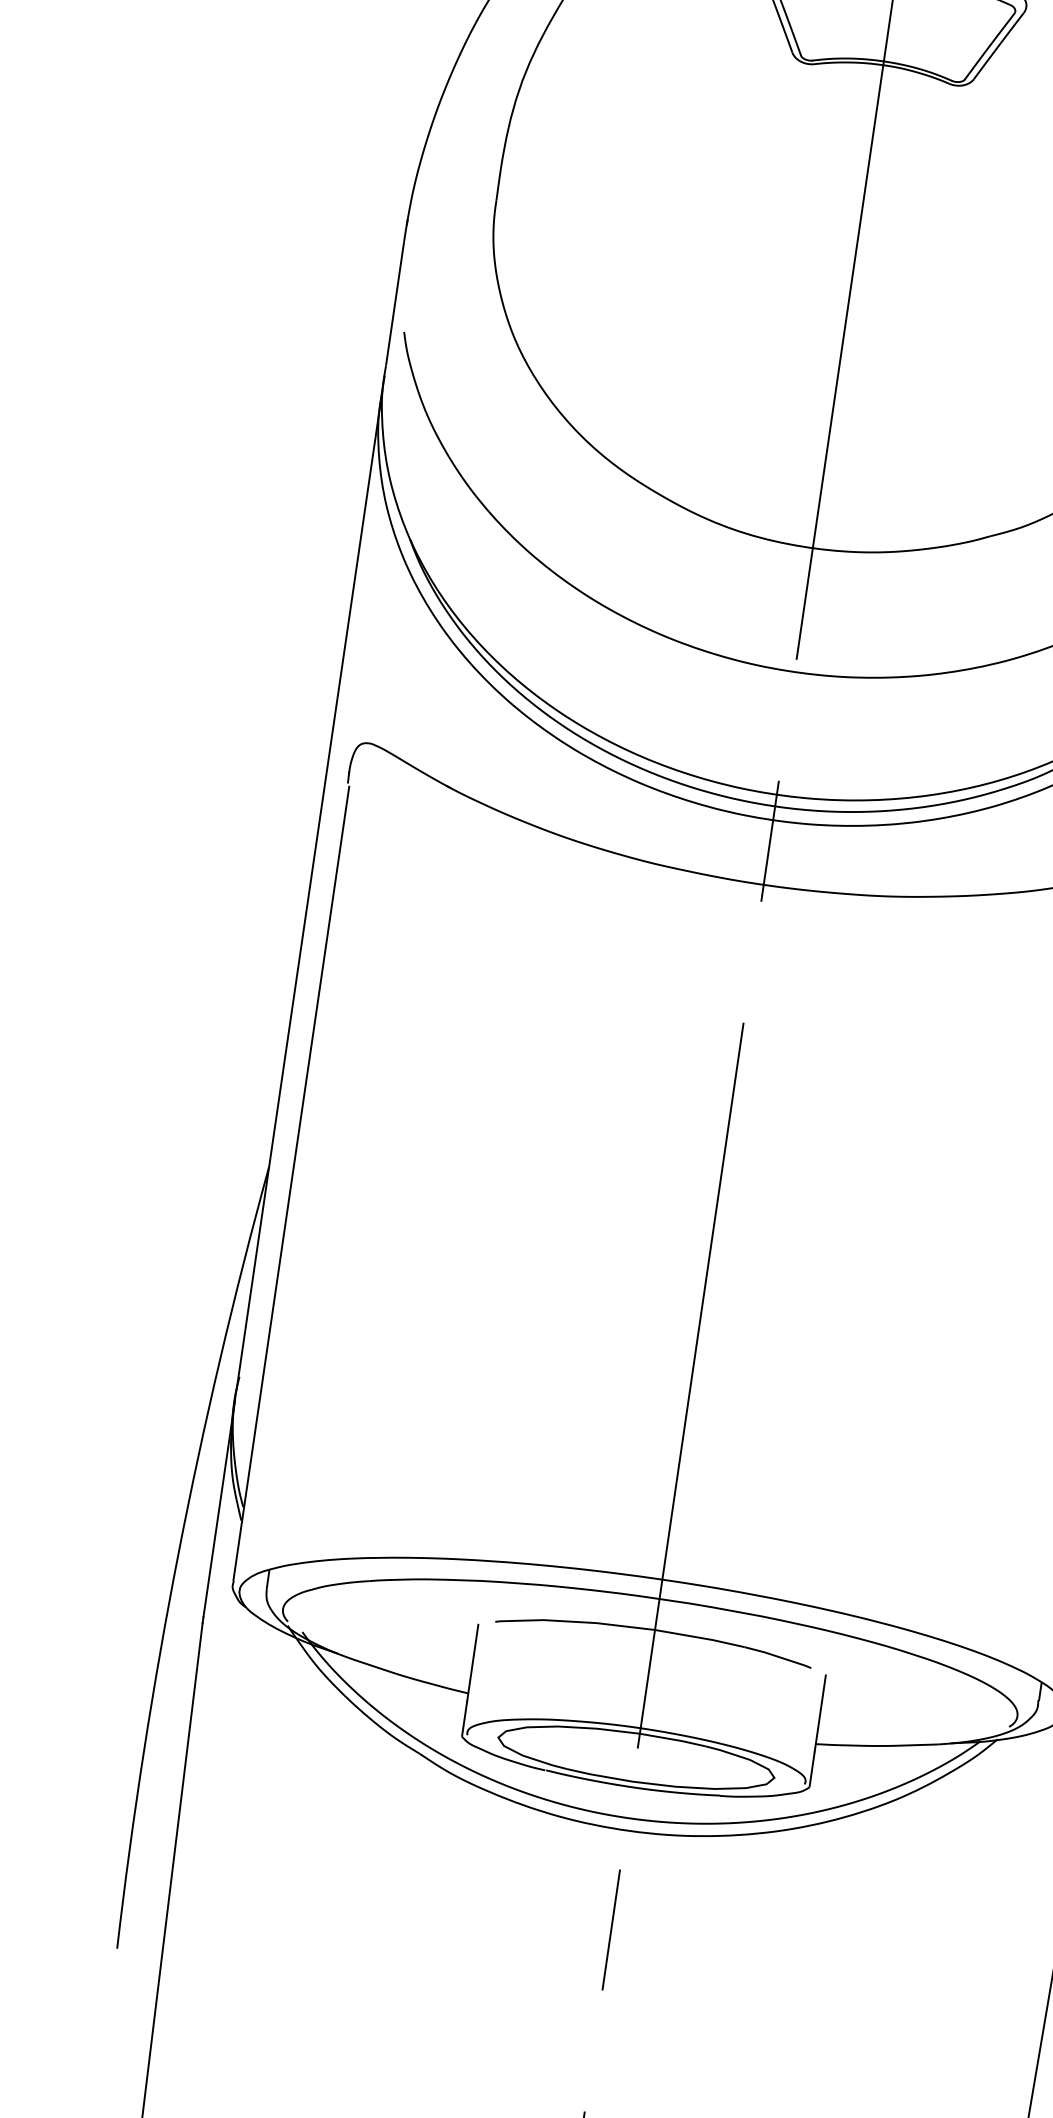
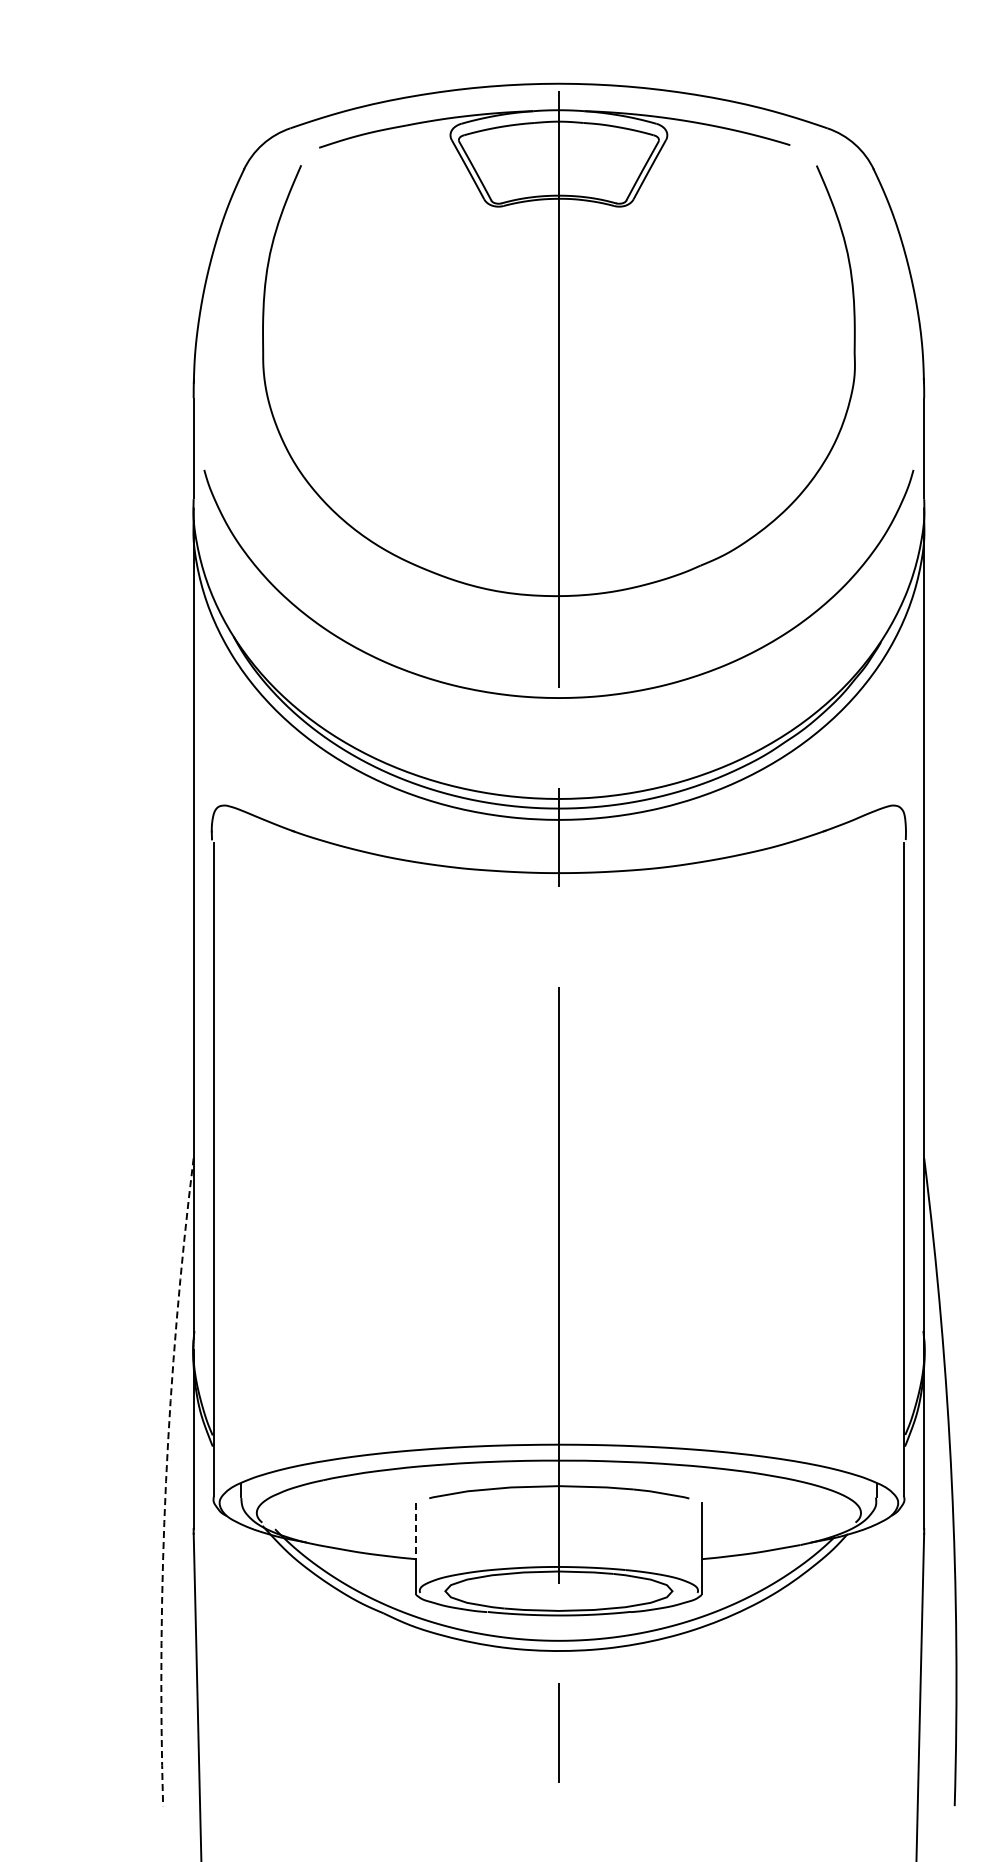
arc: (178, 1554) -> (166, 1481), solid -> dashed
line: (472, 1662) -> (415, 1533), solid -> dashed

